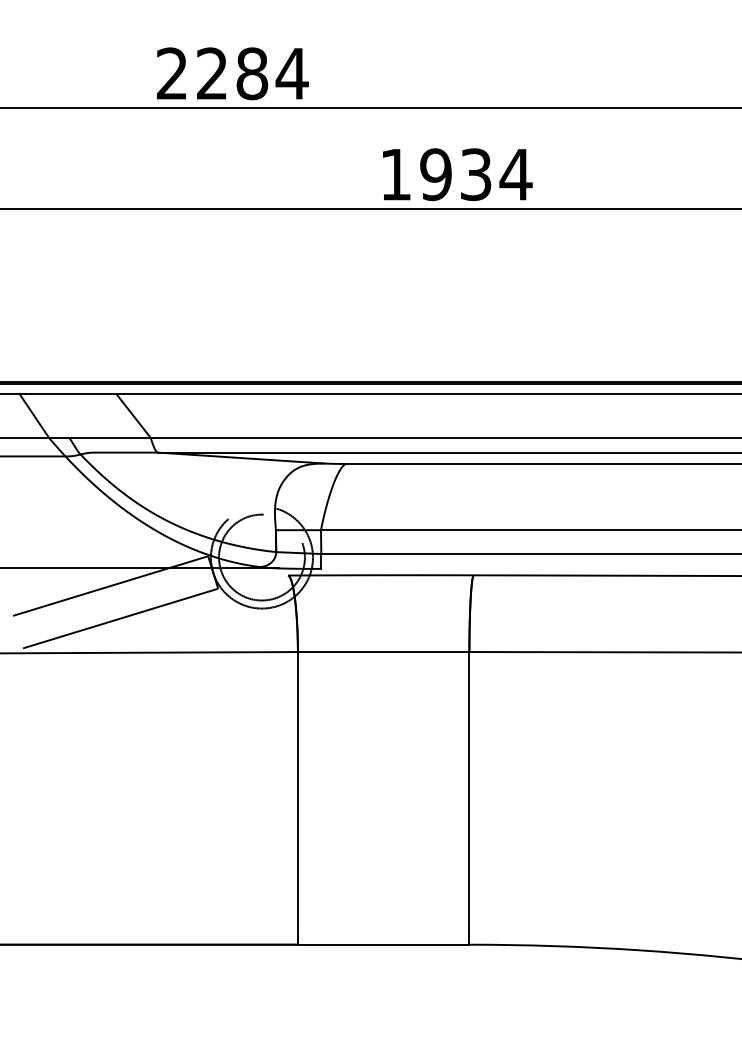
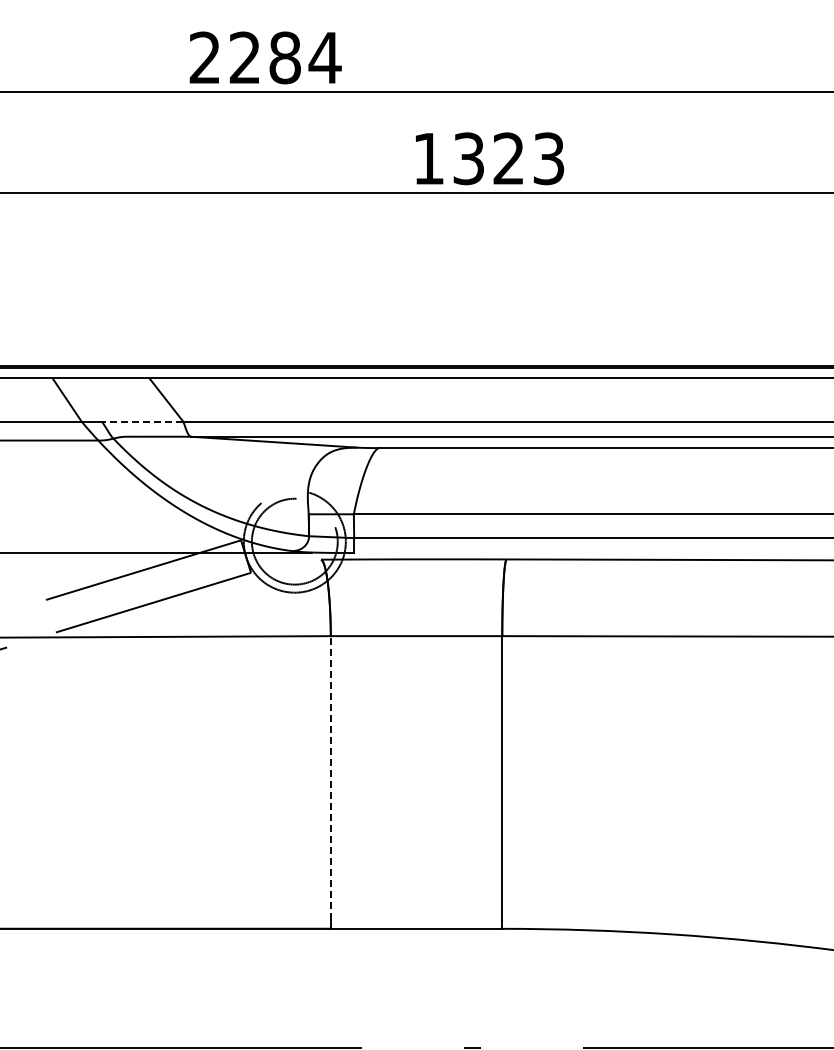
text: (476, 174) -> (509, 158), 1934 -> 1323
line: (109, 437) -> (142, 421), solid -> dashed
line: (297, 793) -> (330, 777), solid -> dashed

